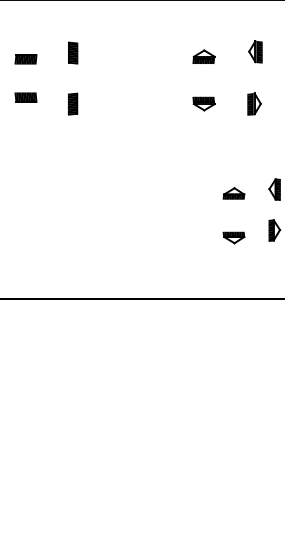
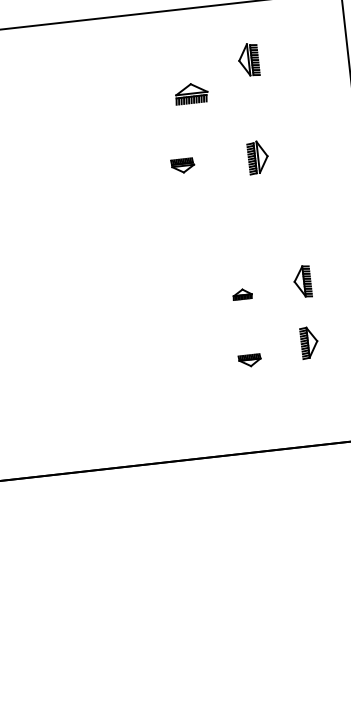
part: (255, 51) -> (248, 59), moved
part: (203, 56) -> (190, 93), moved
part: (203, 103) -> (181, 165), size x0.7
part: (233, 193) -> (241, 294), size x0.6
part: (233, 237) -> (249, 360), size x0.7

